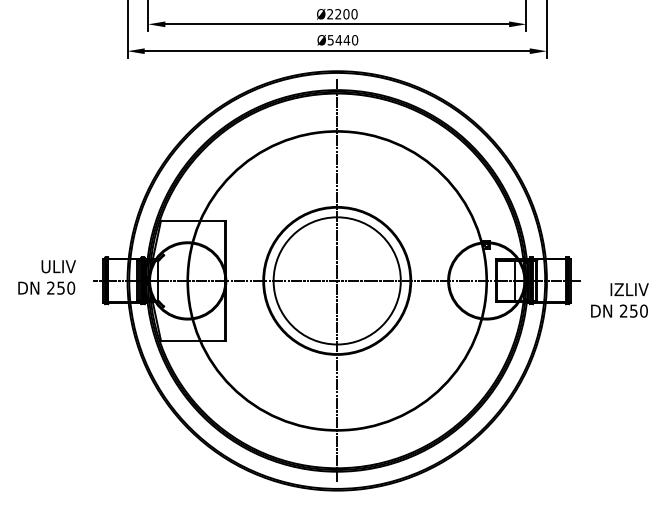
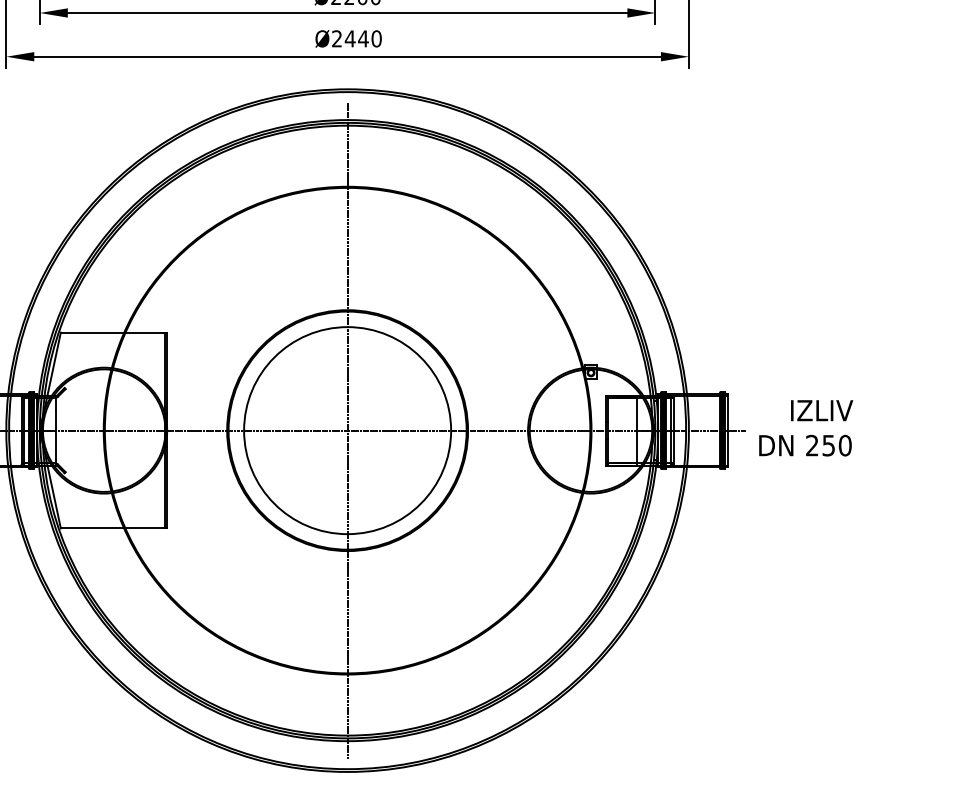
text: (330, 40) -> (336, 39), Ø5440 -> Ø2440
text: (619, 300) -> (805, 428), moved

